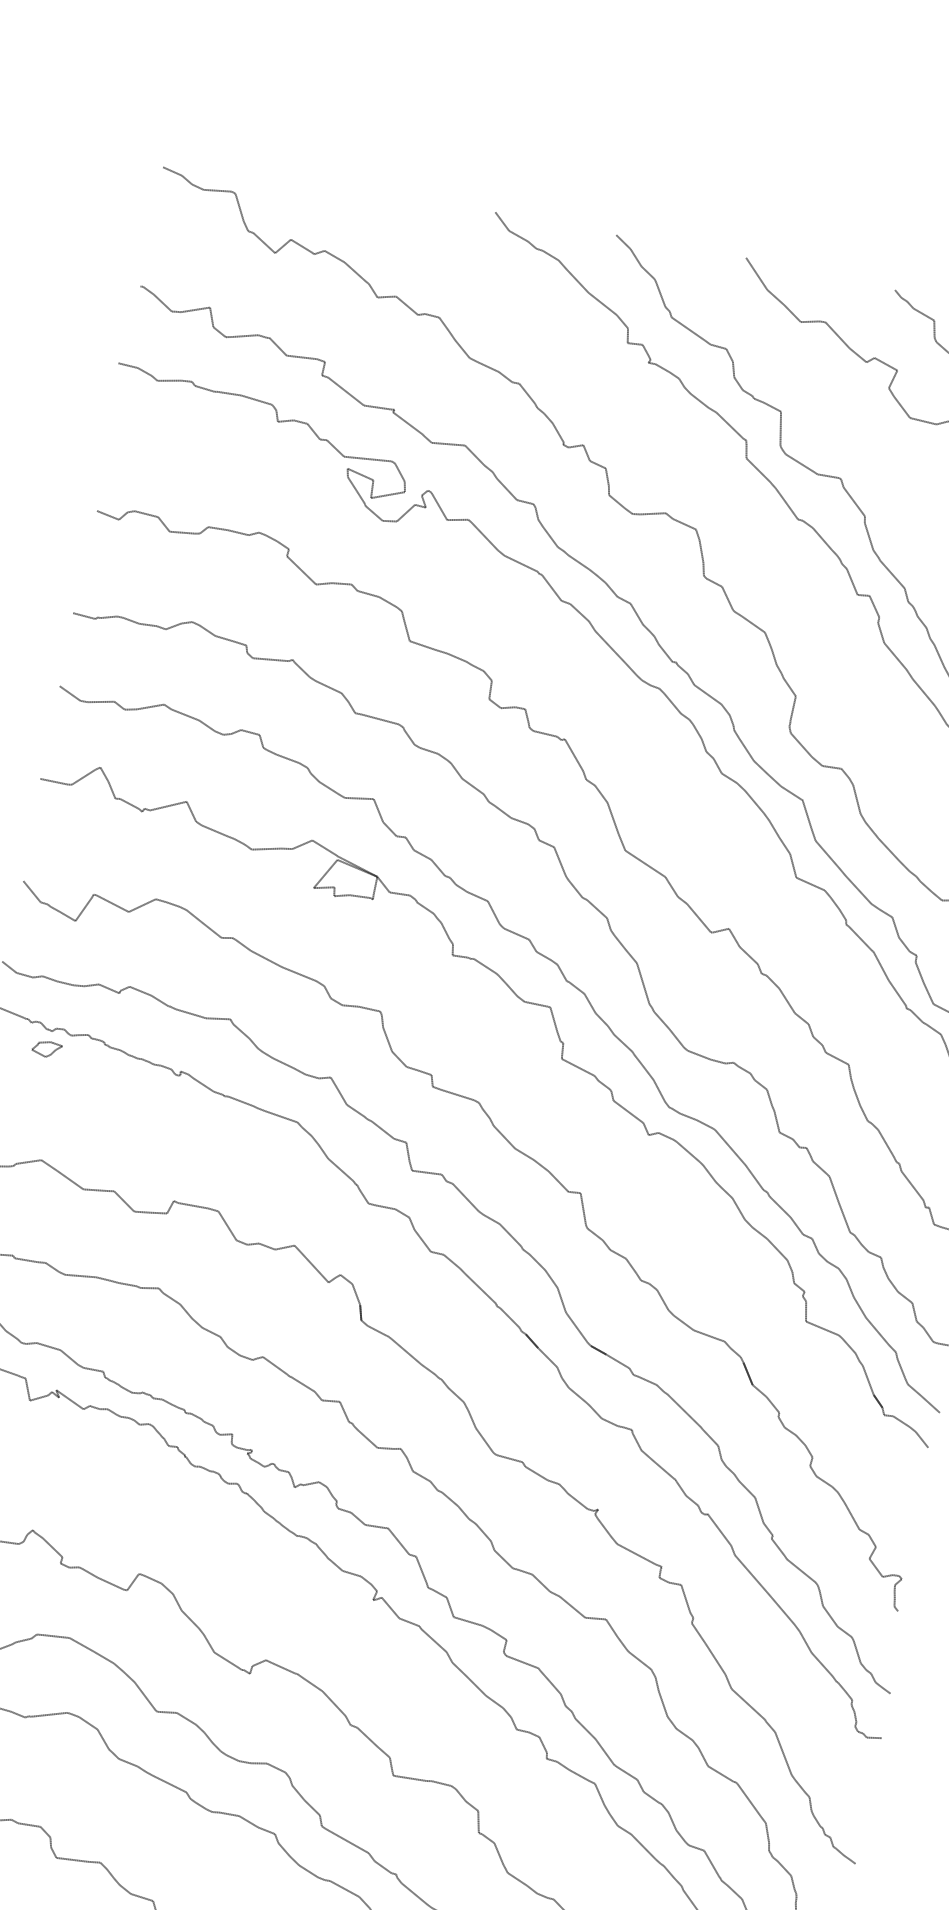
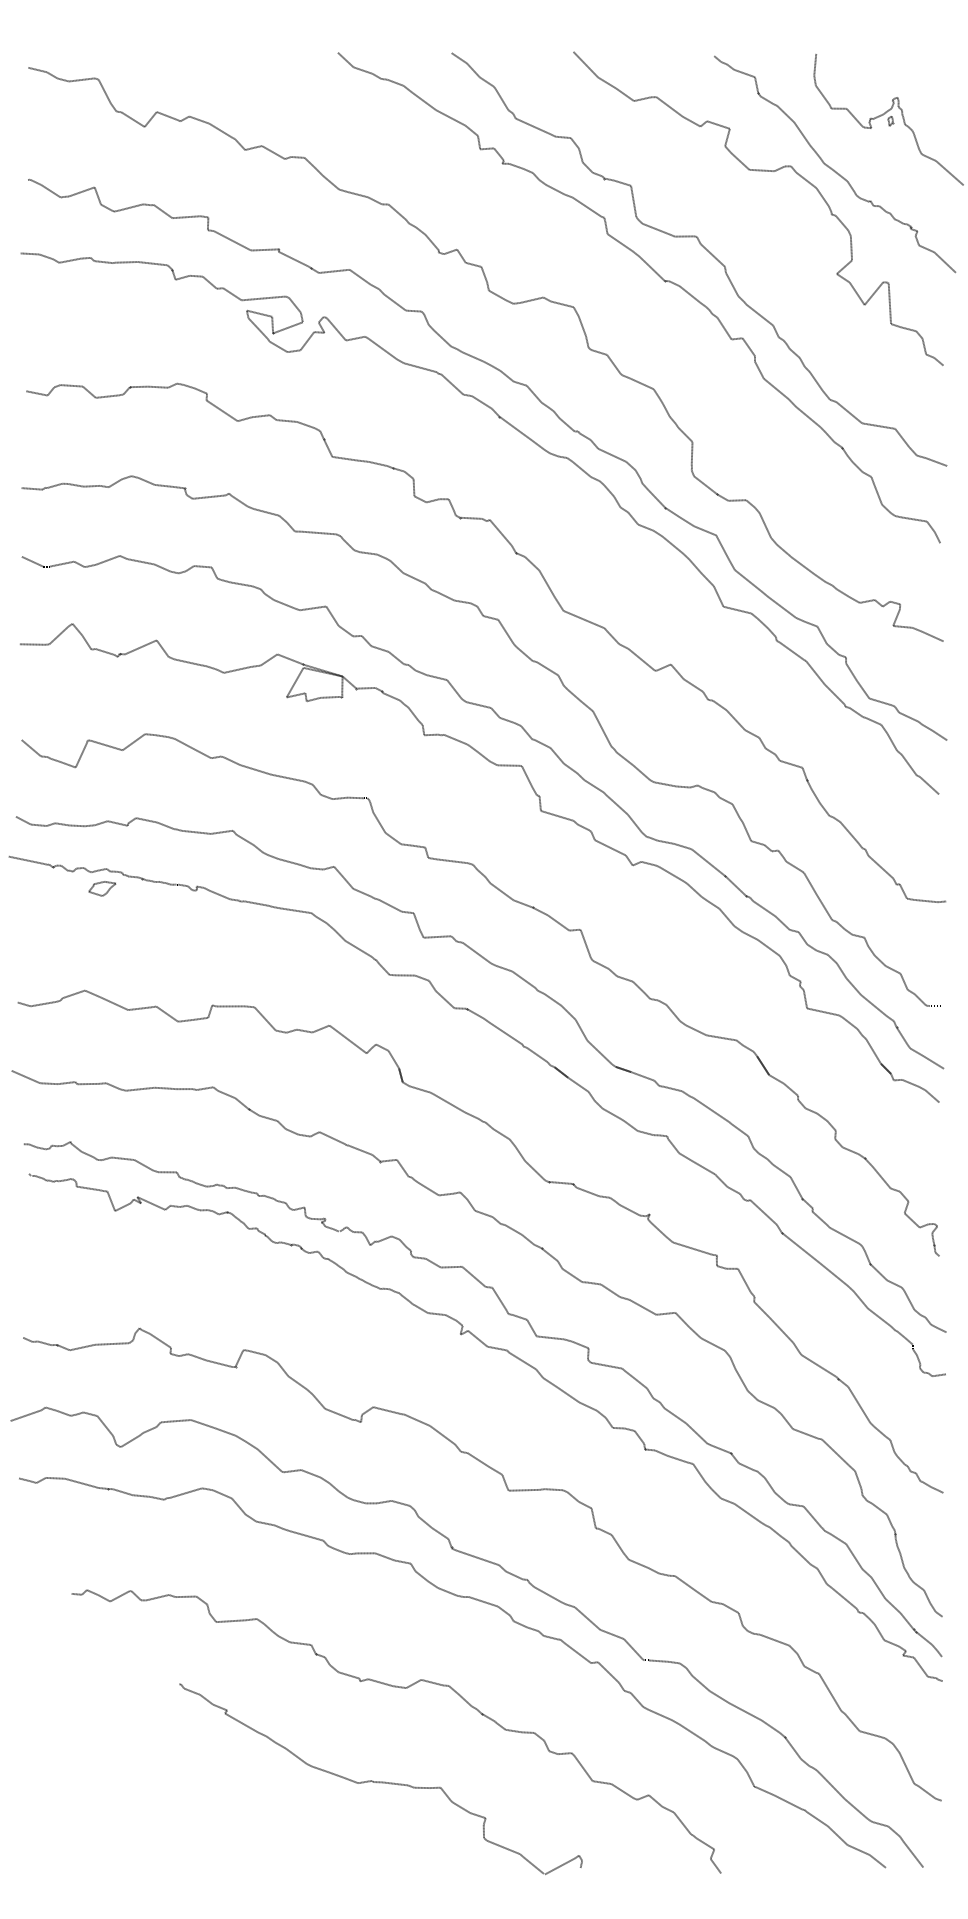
part: (47, 1048) -> (102, 888), moved

